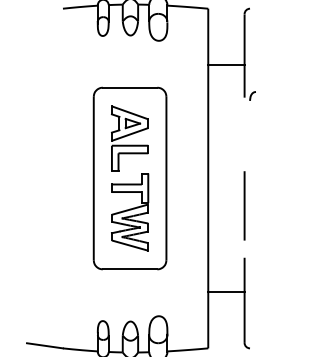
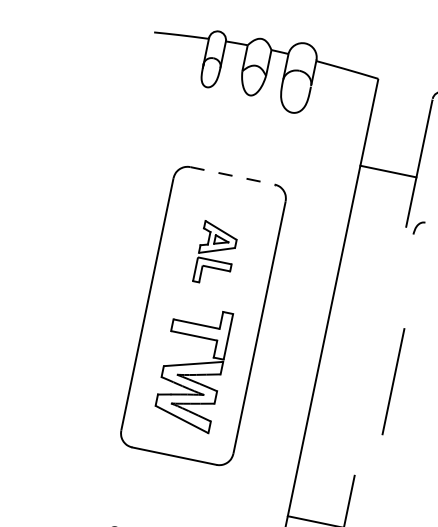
line: (130, 87) -> (233, 175), solid -> dashed
part: (129, 138) -> (215, 254), size x0.6
line: (244, 205) -> (393, 381), moved

